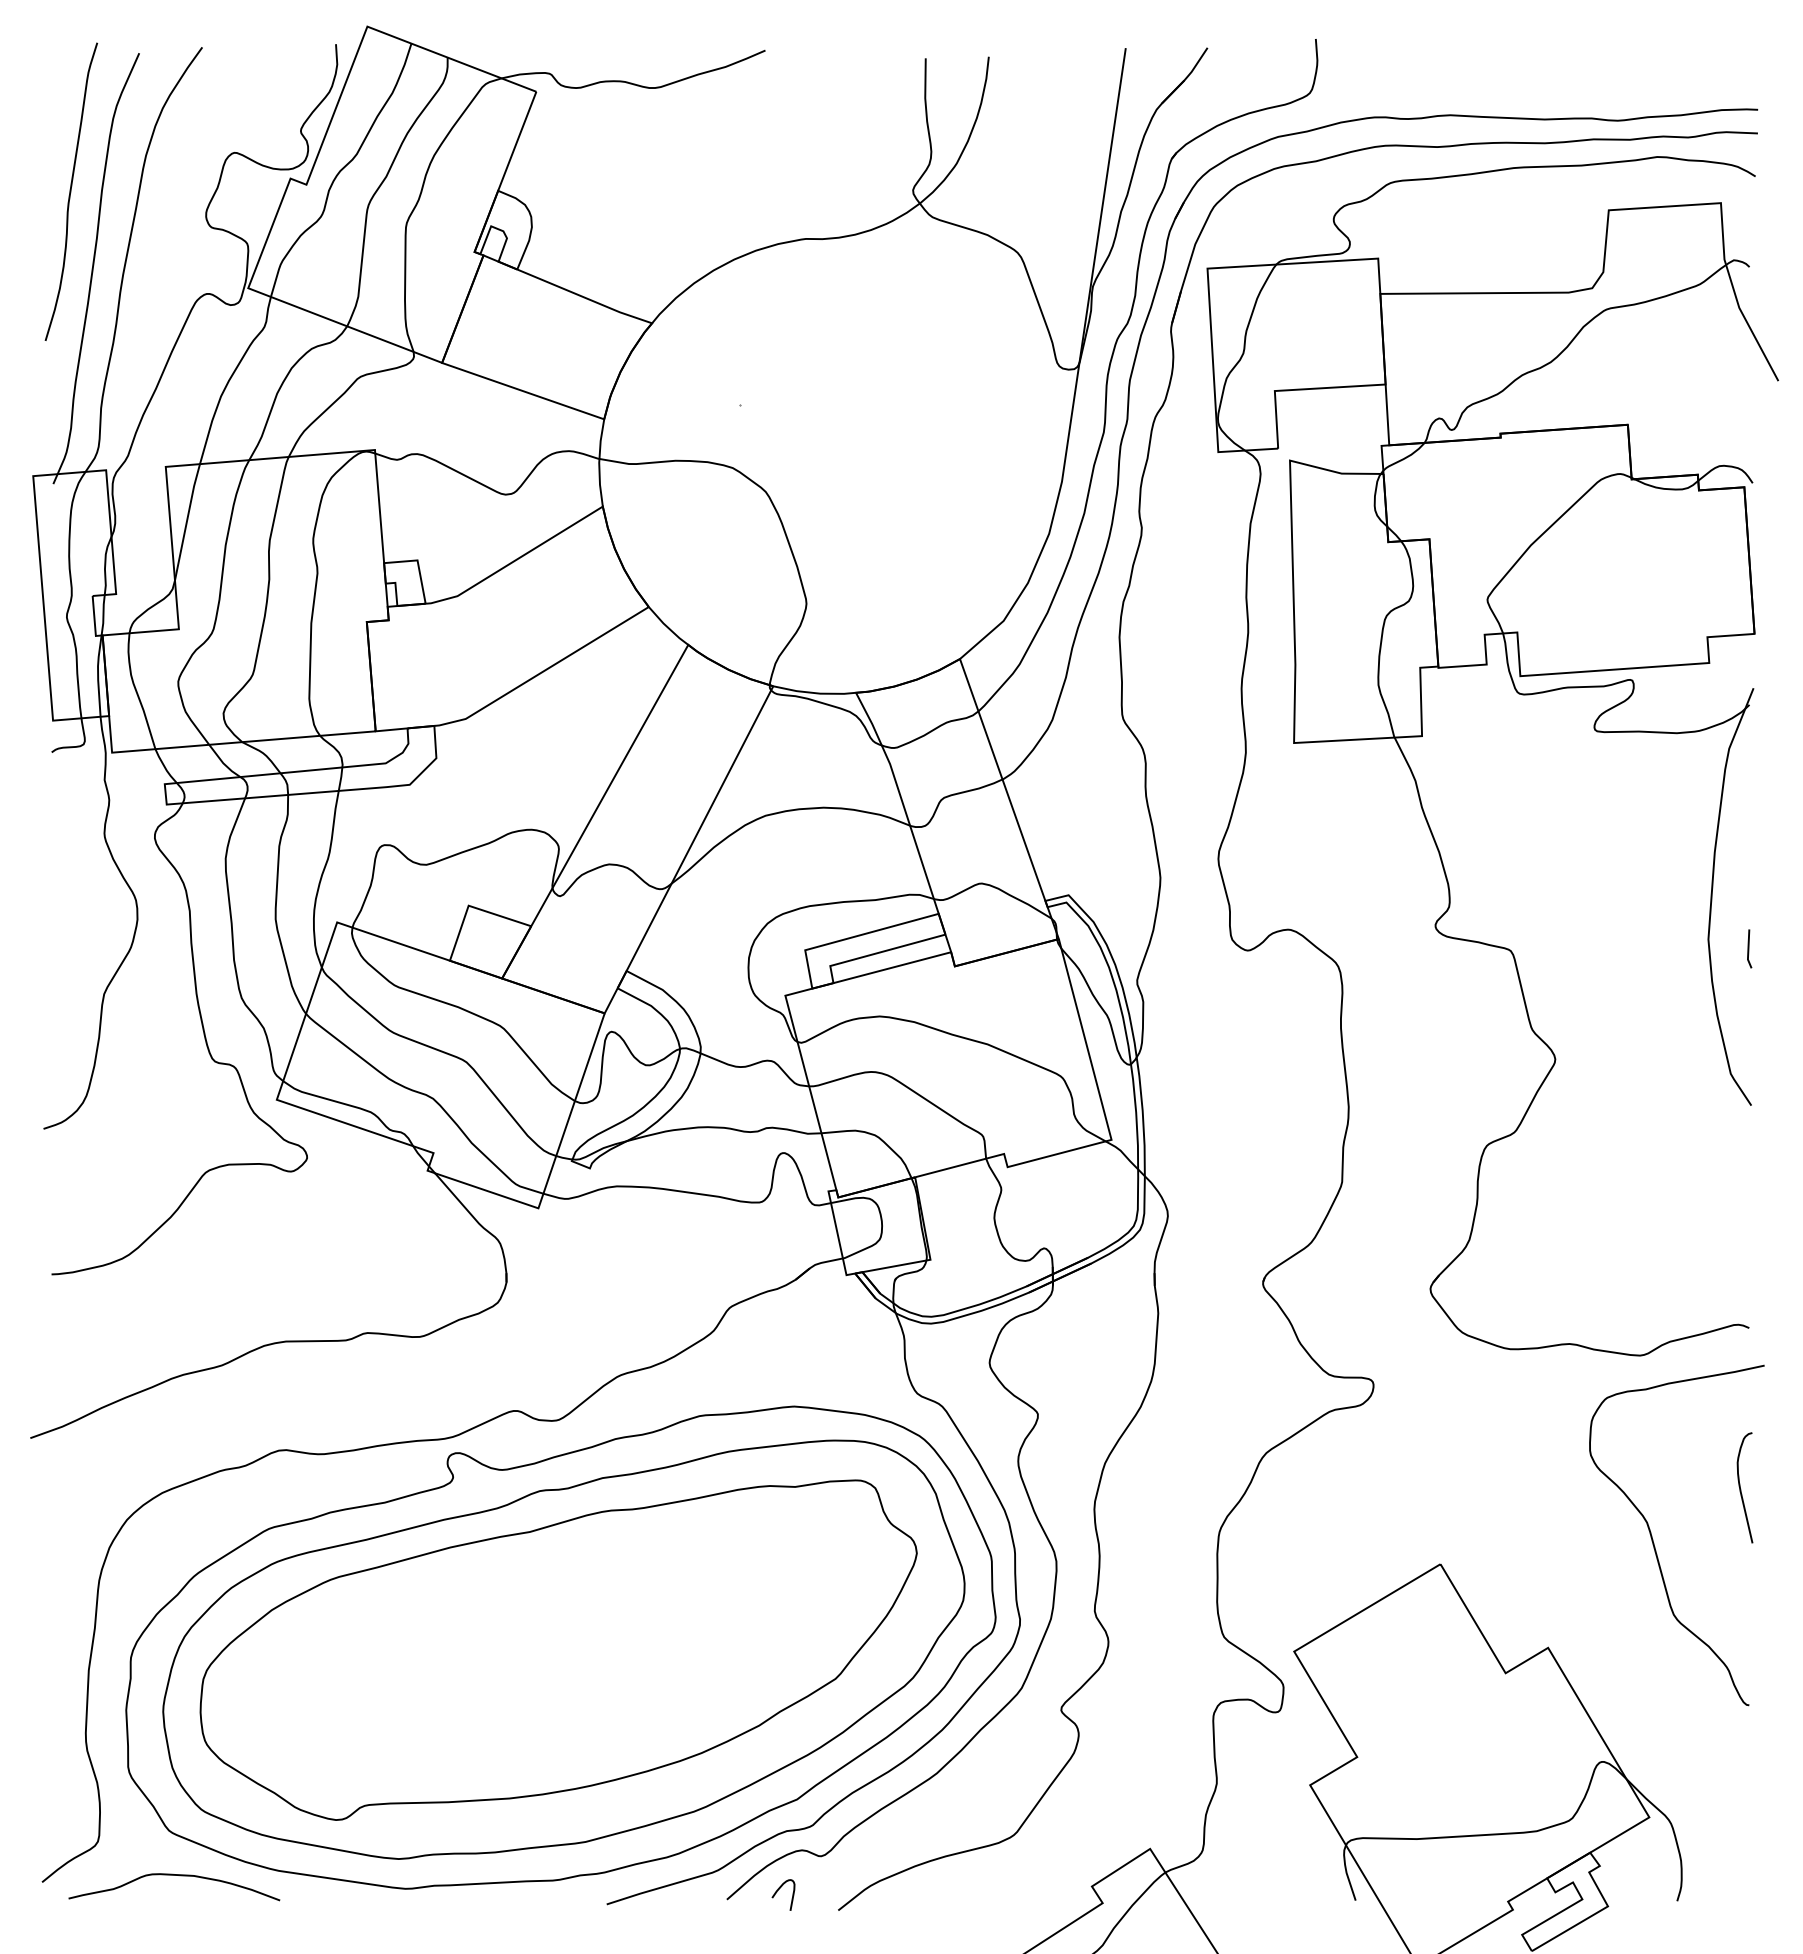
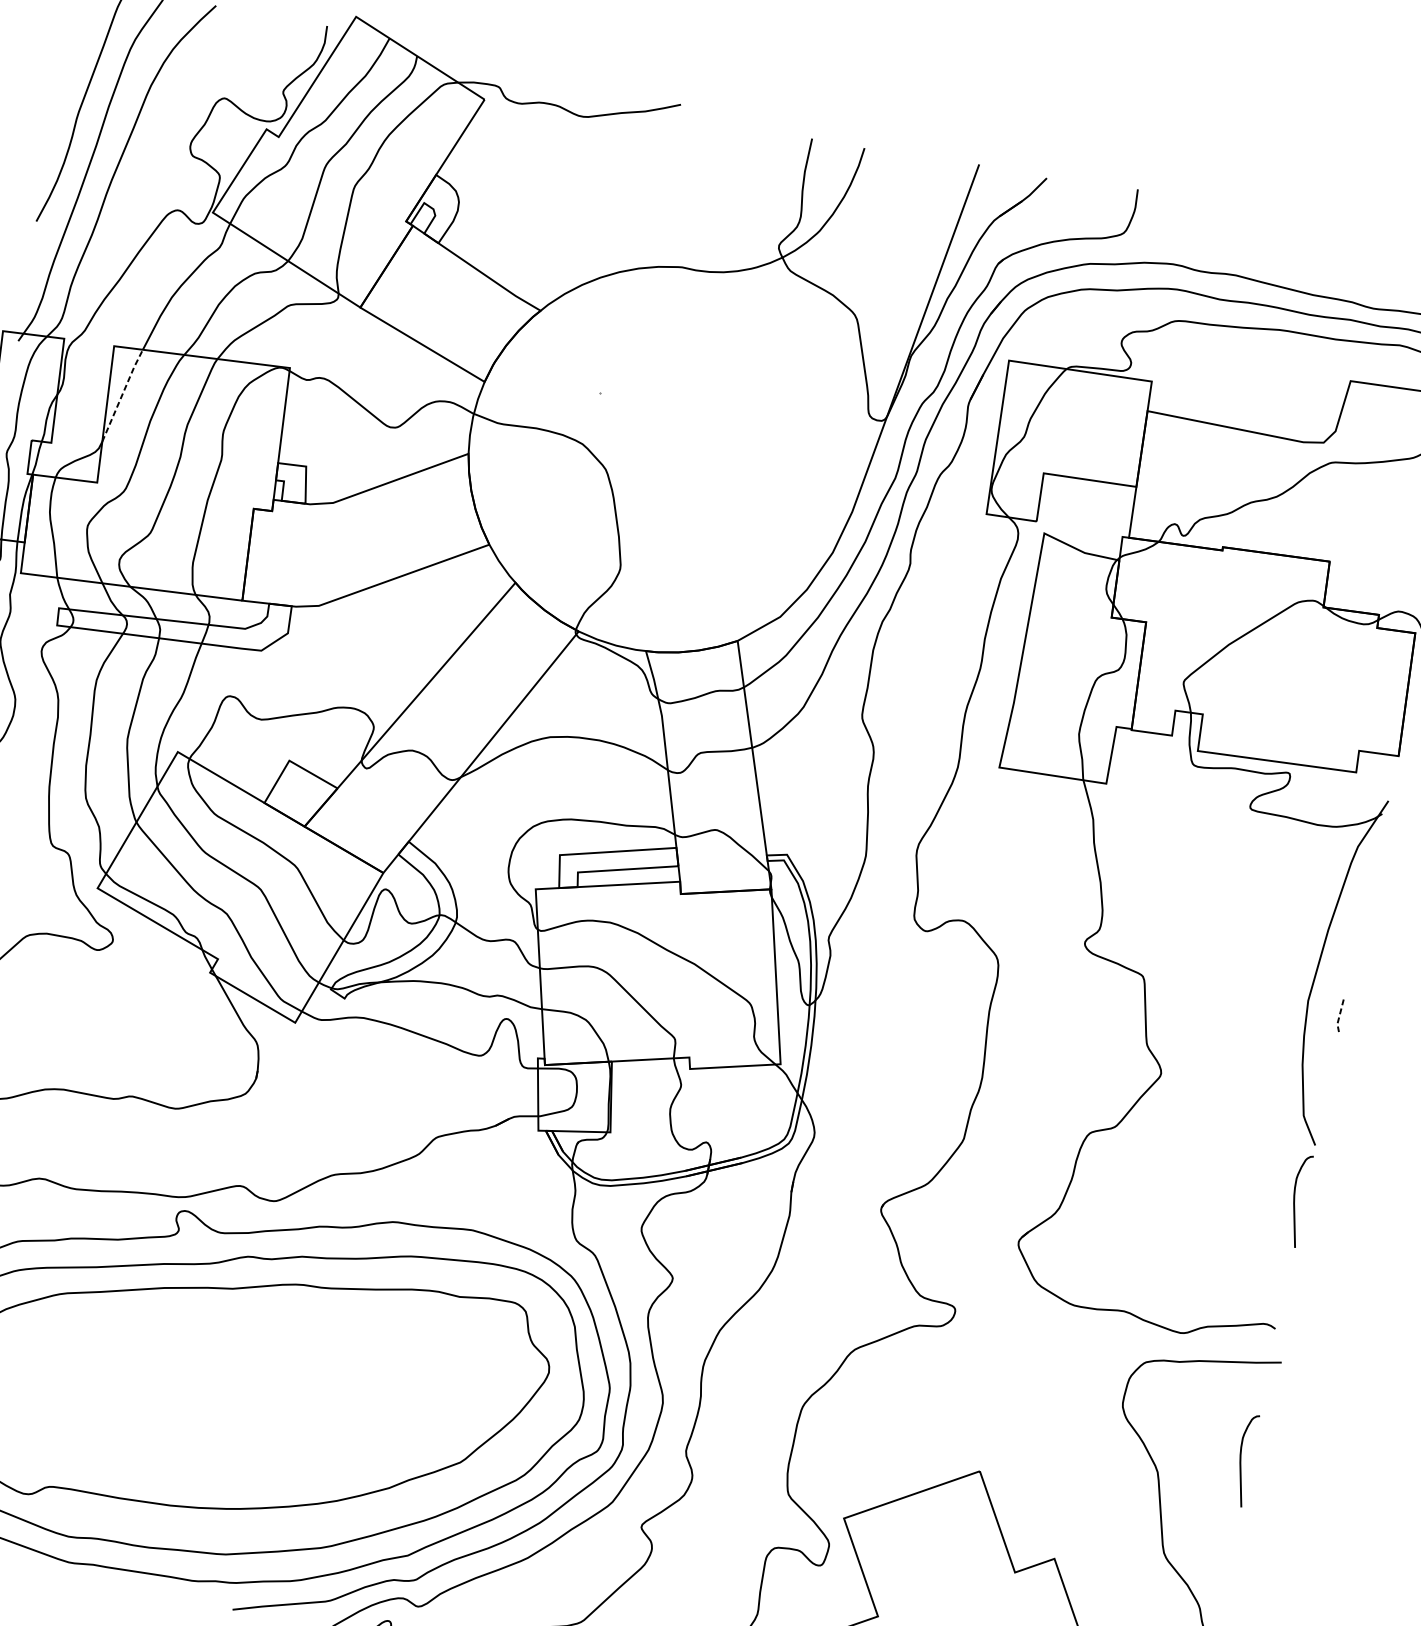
line: (187, 521) -> (122, 395), solid -> dashed
line: (1748, 949) -> (1339, 1015), solid -> dashed
curve: (1741, 1175) -> (1295, 1201), added

